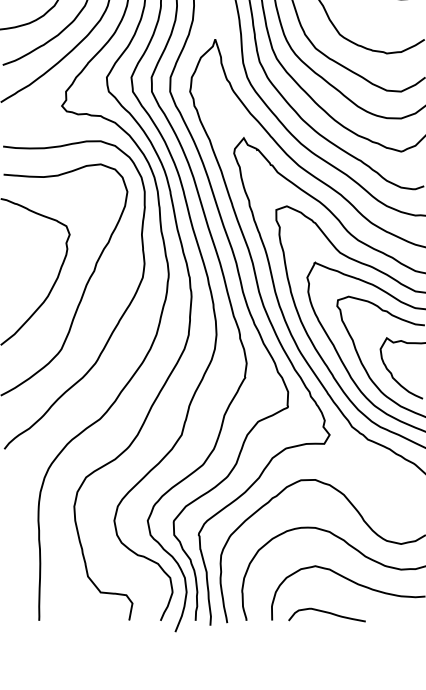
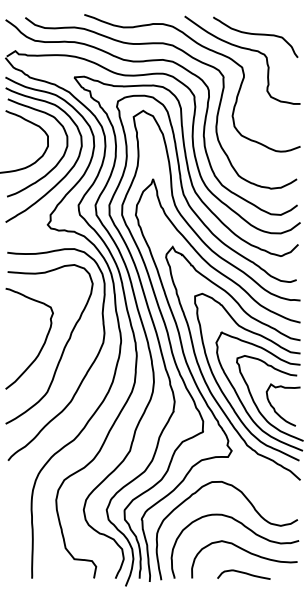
curve: (326, 613) -> (243, 573), moved

